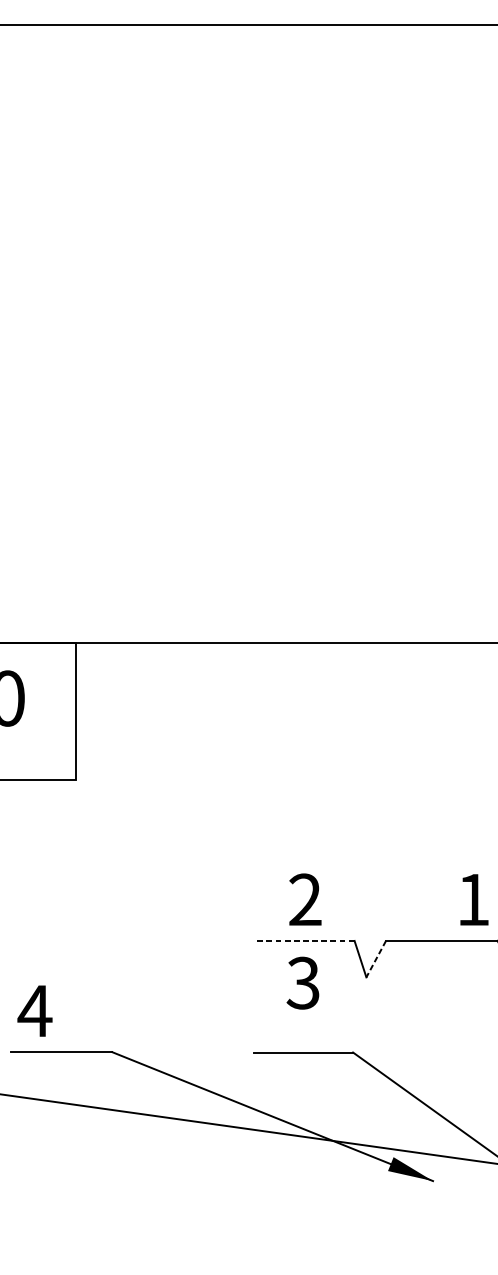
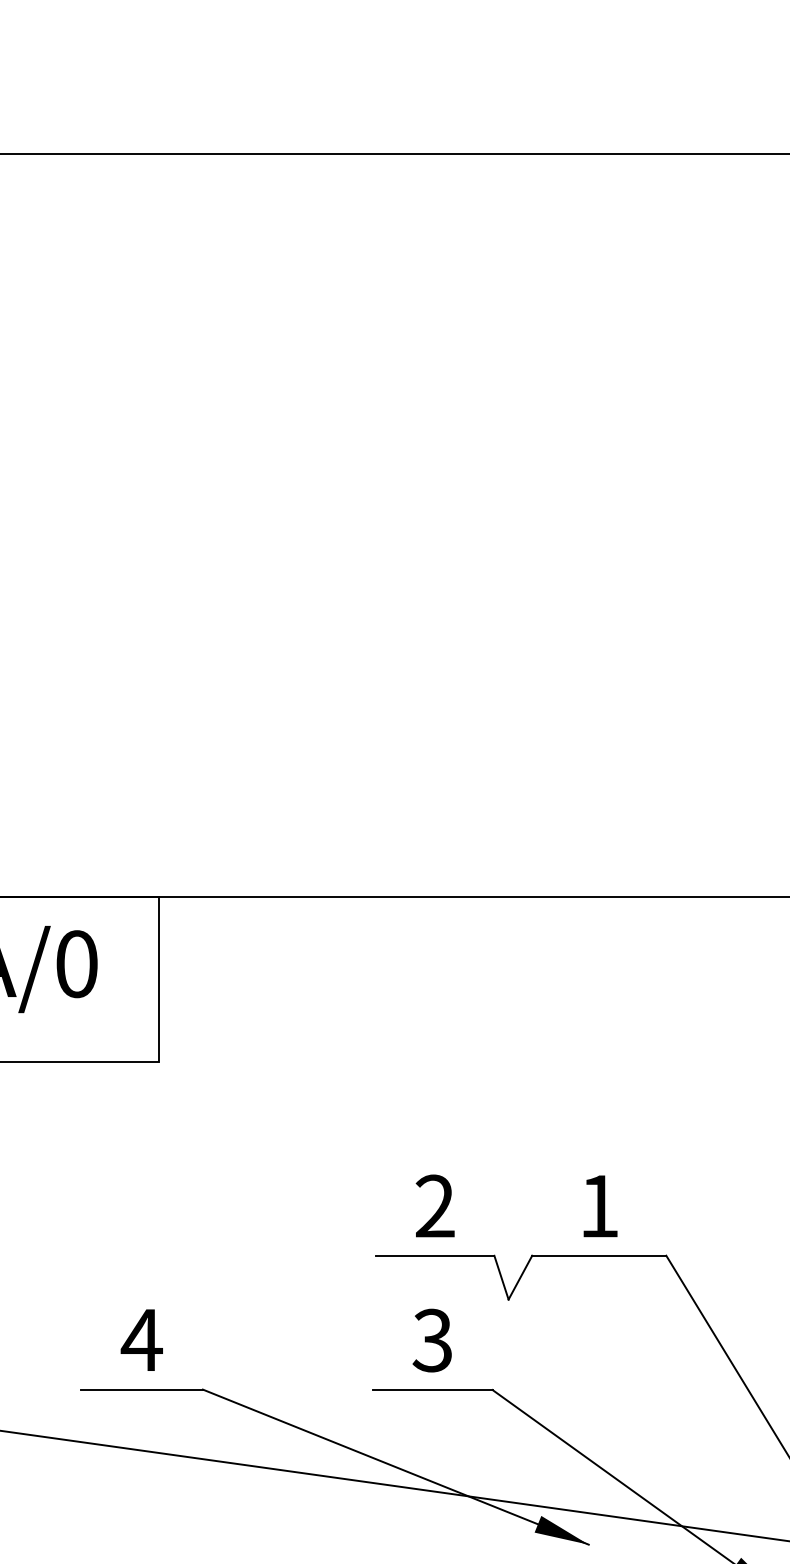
text: (474, 899) -> (600, 1206), moved
line: (304, 940) -> (434, 1255), dashed -> solid
line: (376, 959) -> (520, 1277), dashed -> solid
text: (302, 983) -> (431, 1340), moved
text: (34, 1010) -> (141, 1339), moved

